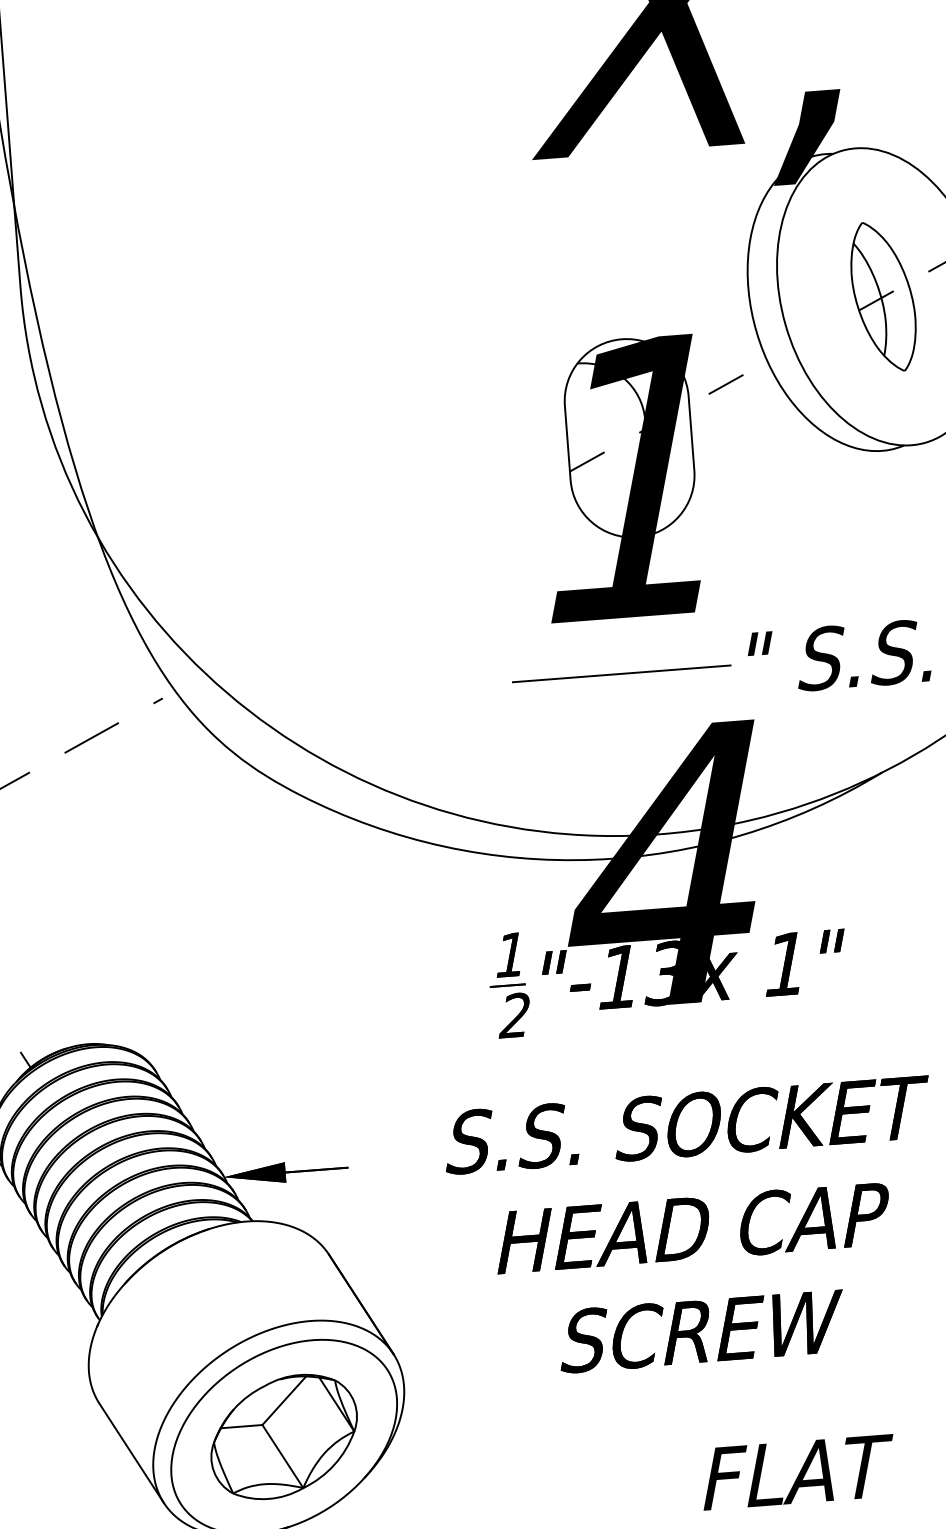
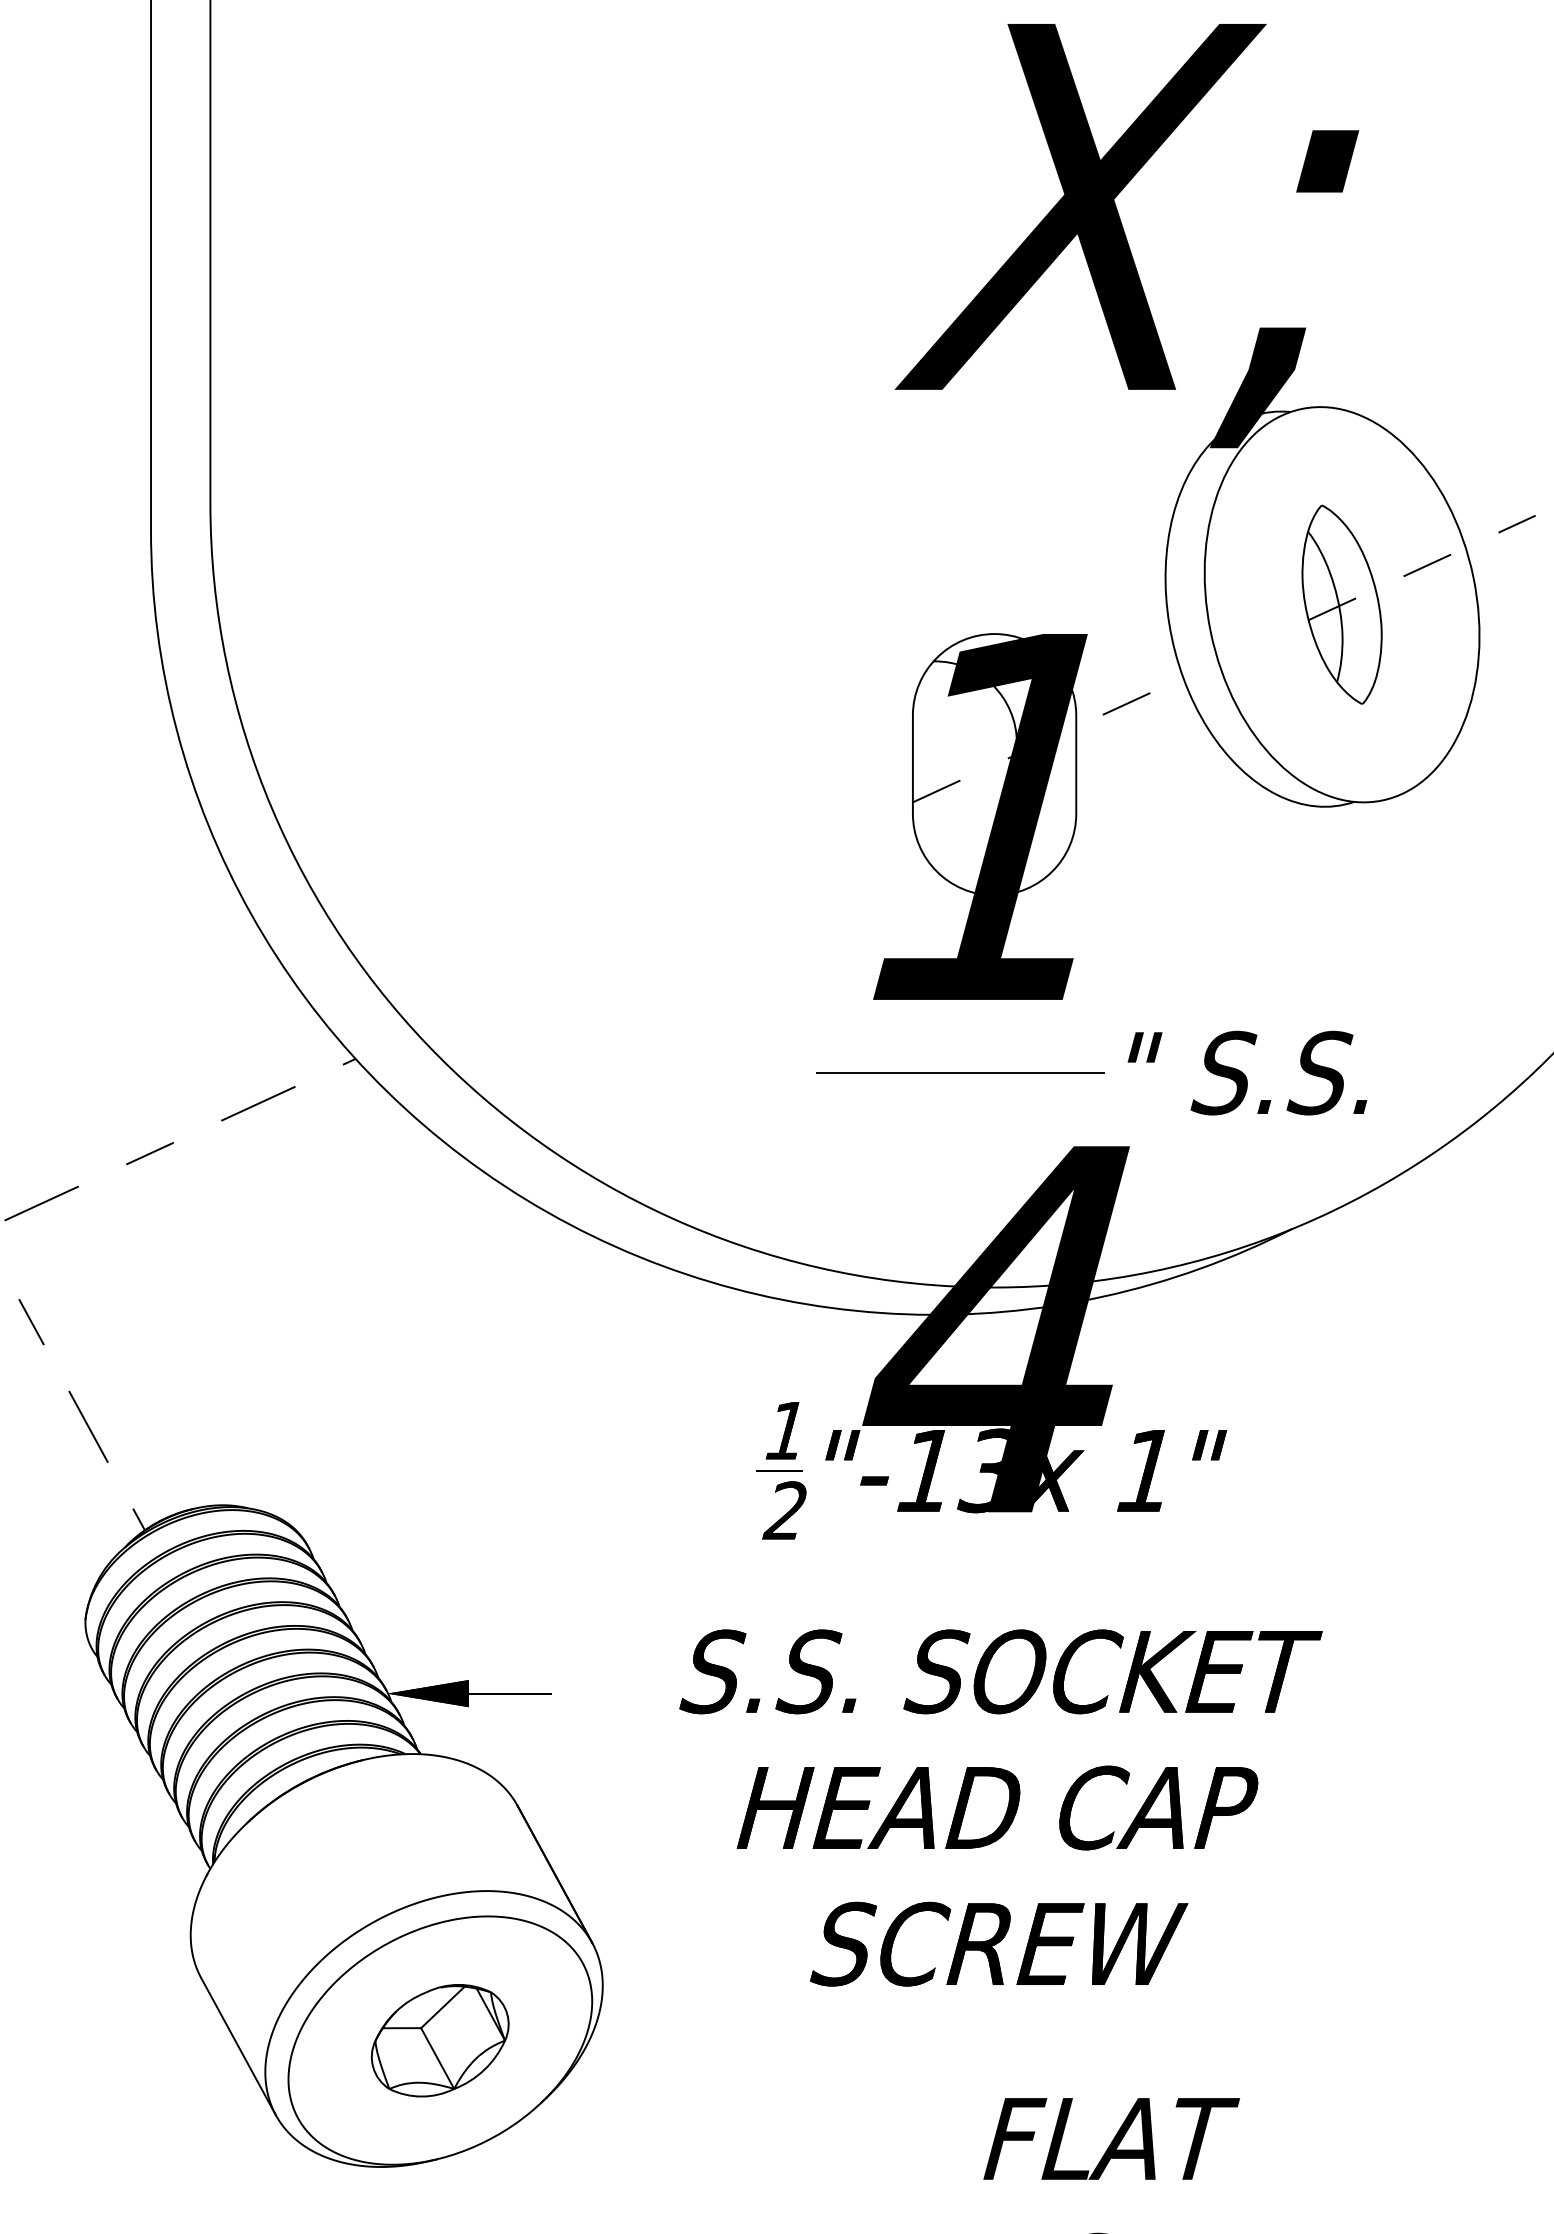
part: (283, 1436) -> (439, 2040), size x0.7

